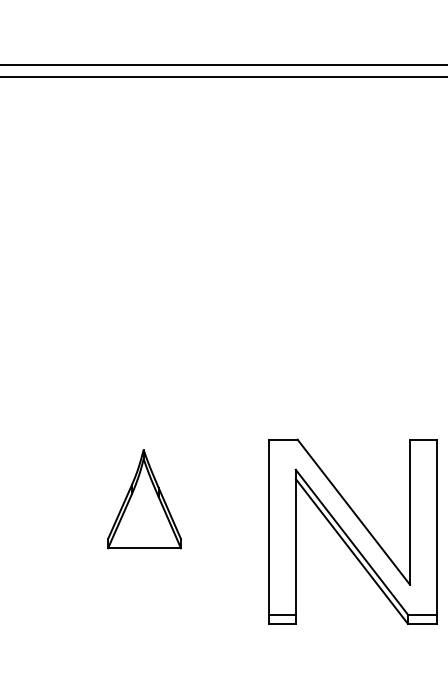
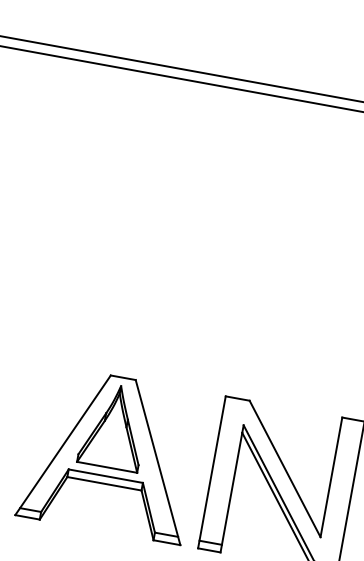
part: (146, 531) -> (111, 453), added

